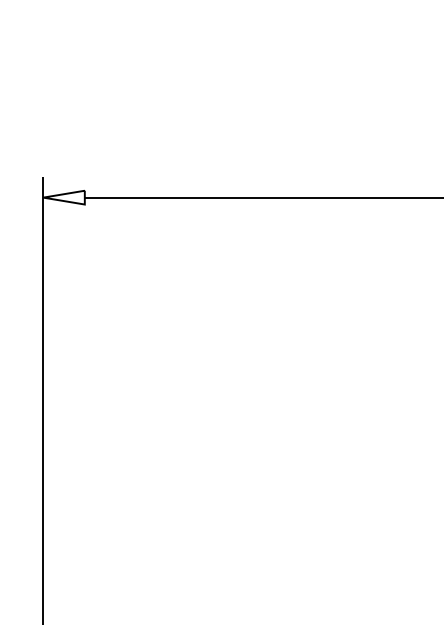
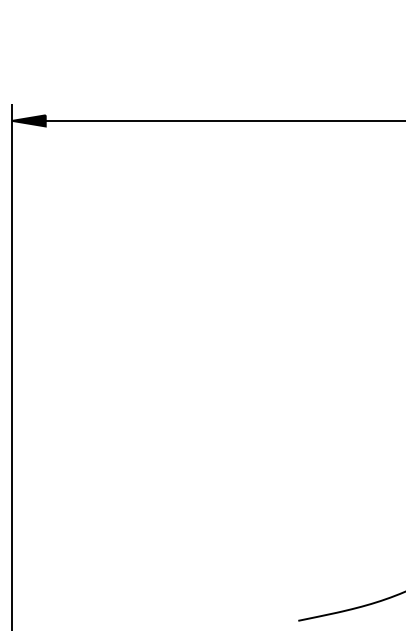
fill: (63, 197) -> (28, 120), added

